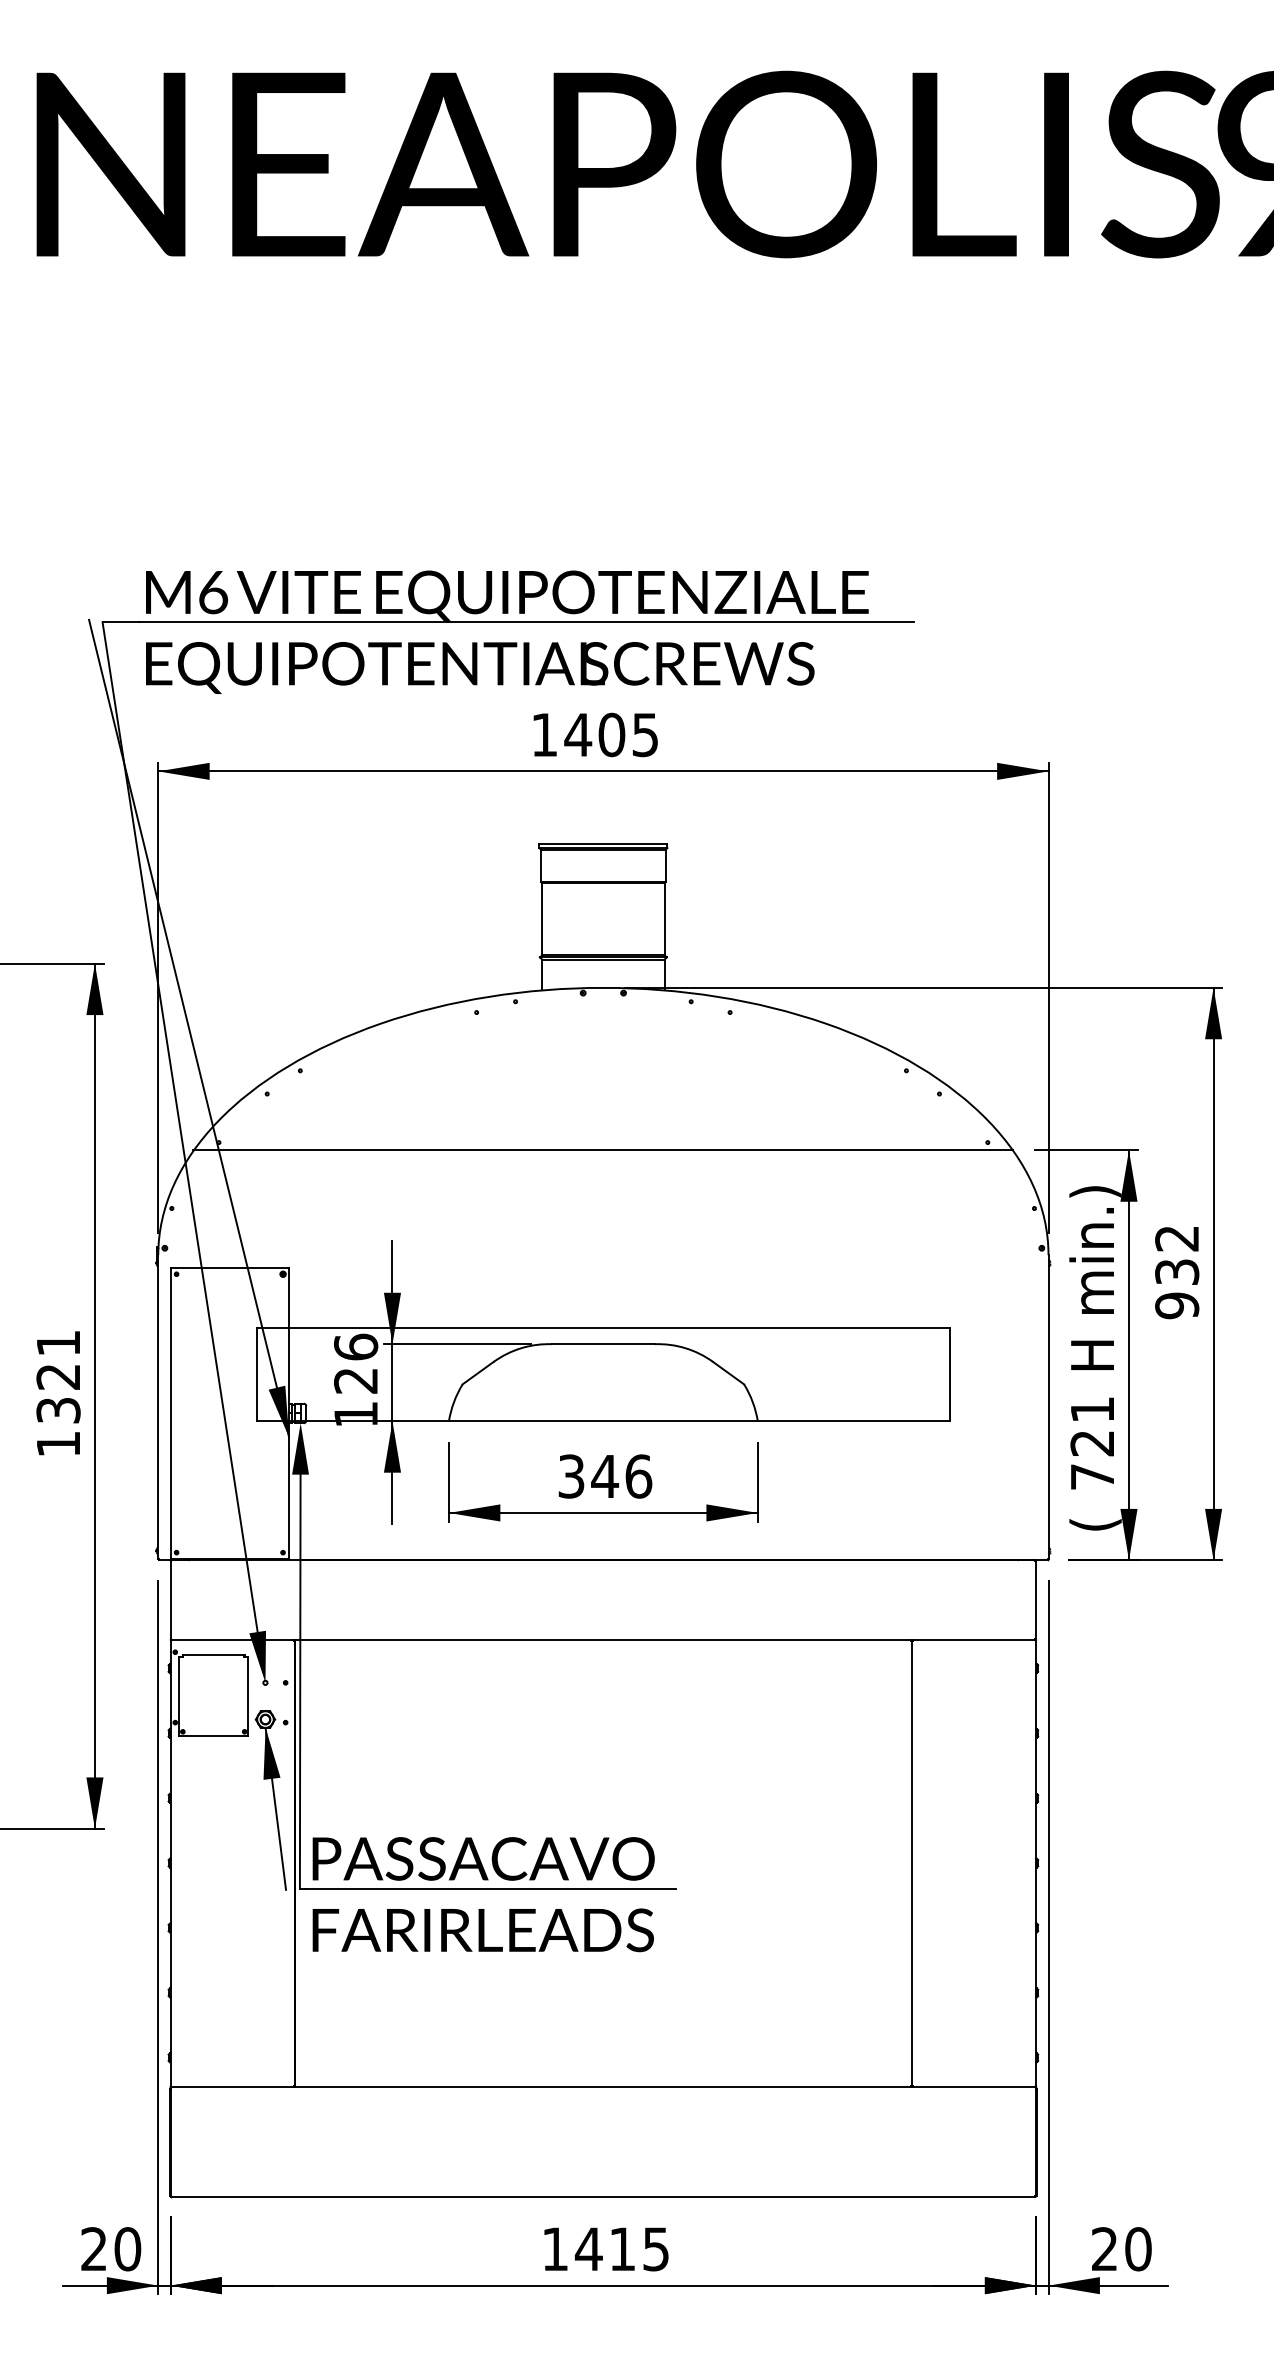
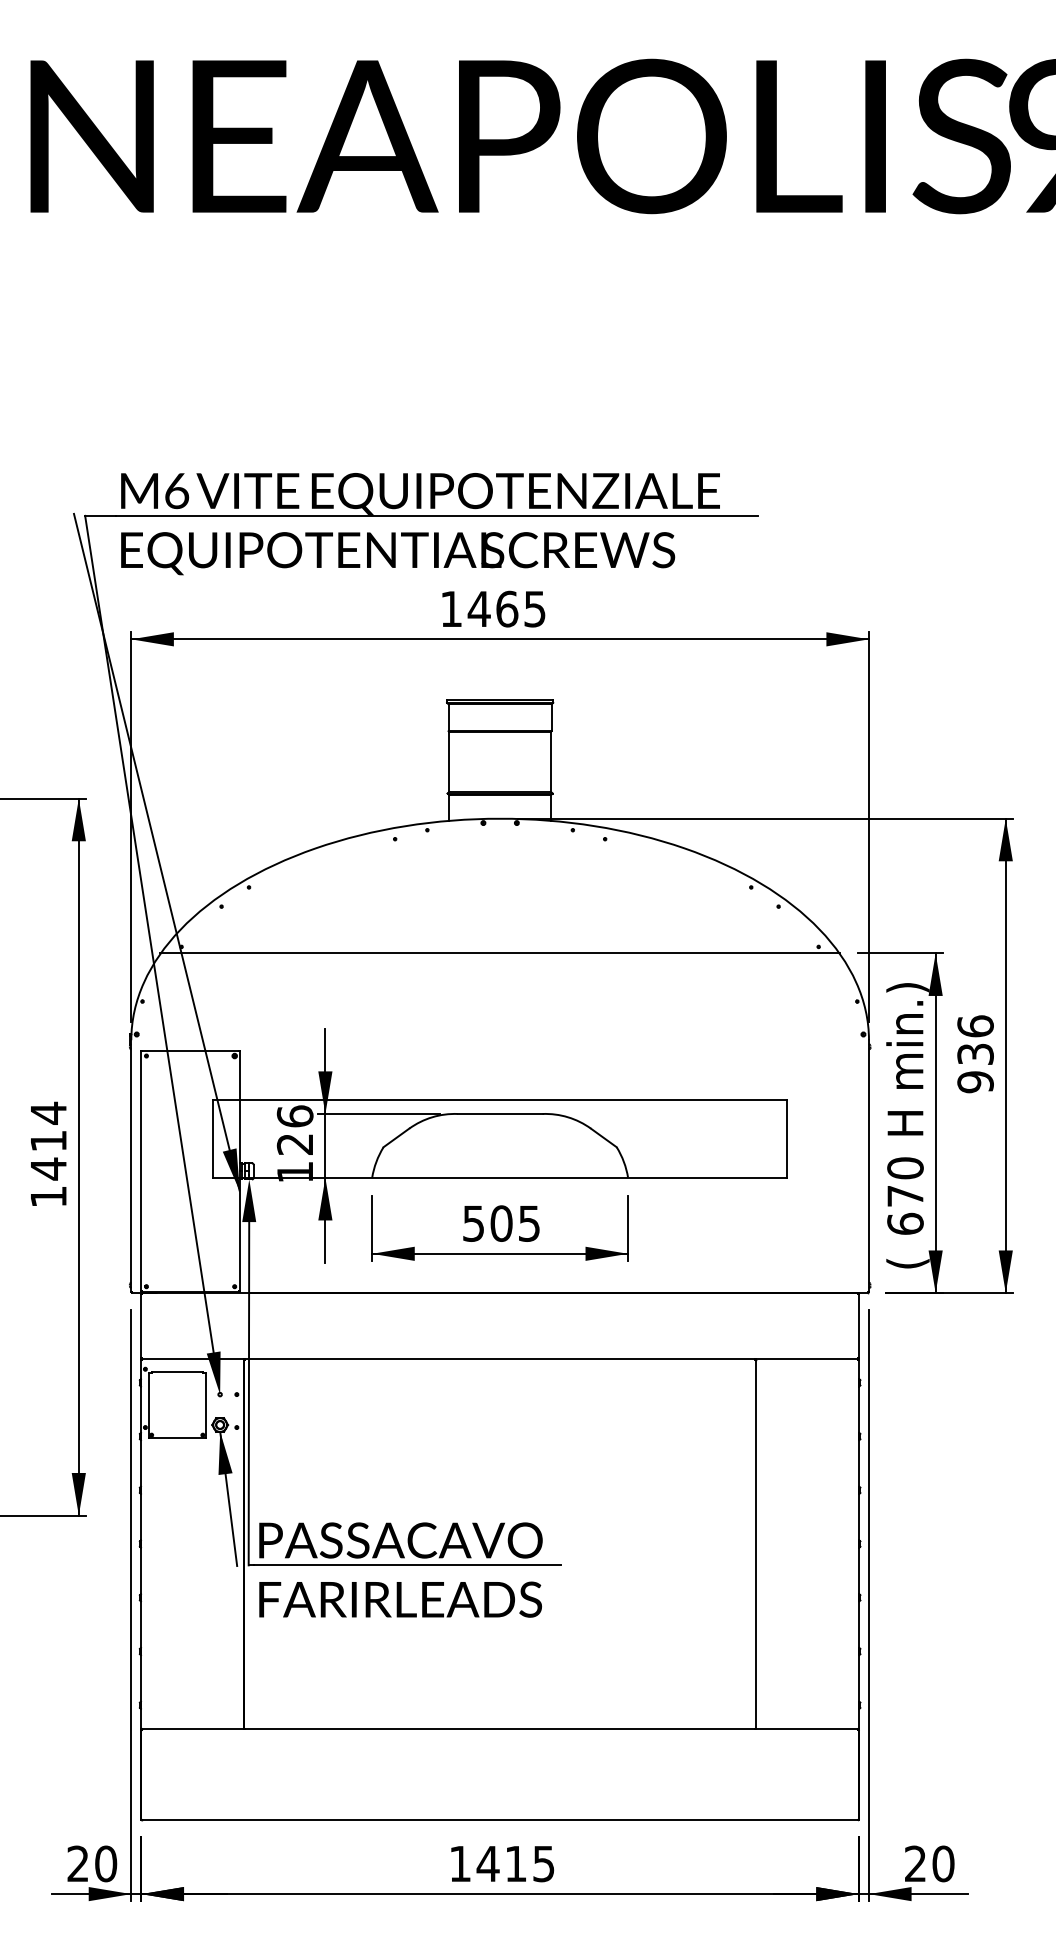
text: (612, 734) -> (507, 608), 1405 -> 1465
text: (1177, 1238) -> (975, 1026), 932 -> 936
text: (58, 1376) -> (48, 1140), 1321 -> 1414
text: (1092, 1442) -> (905, 1195), 721 -> 670
text: (605, 1476) -> (501, 1223), 346 -> 505

